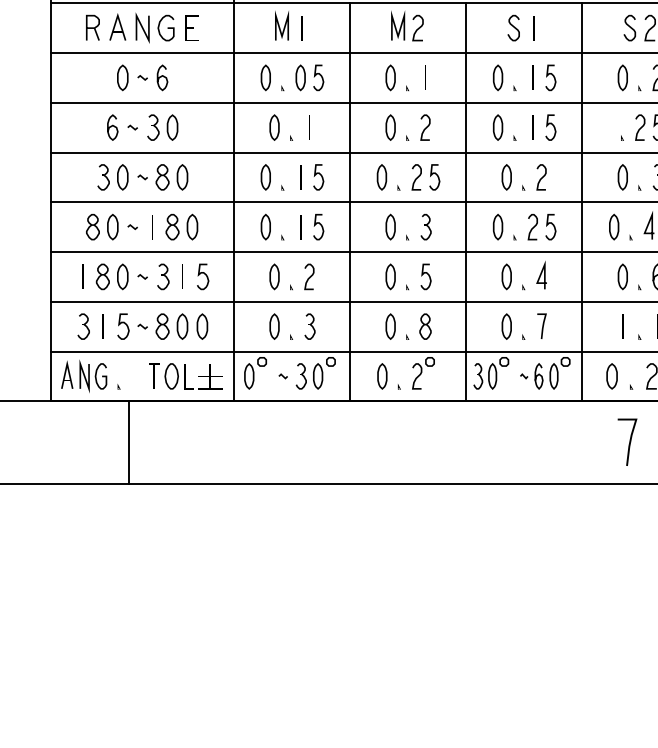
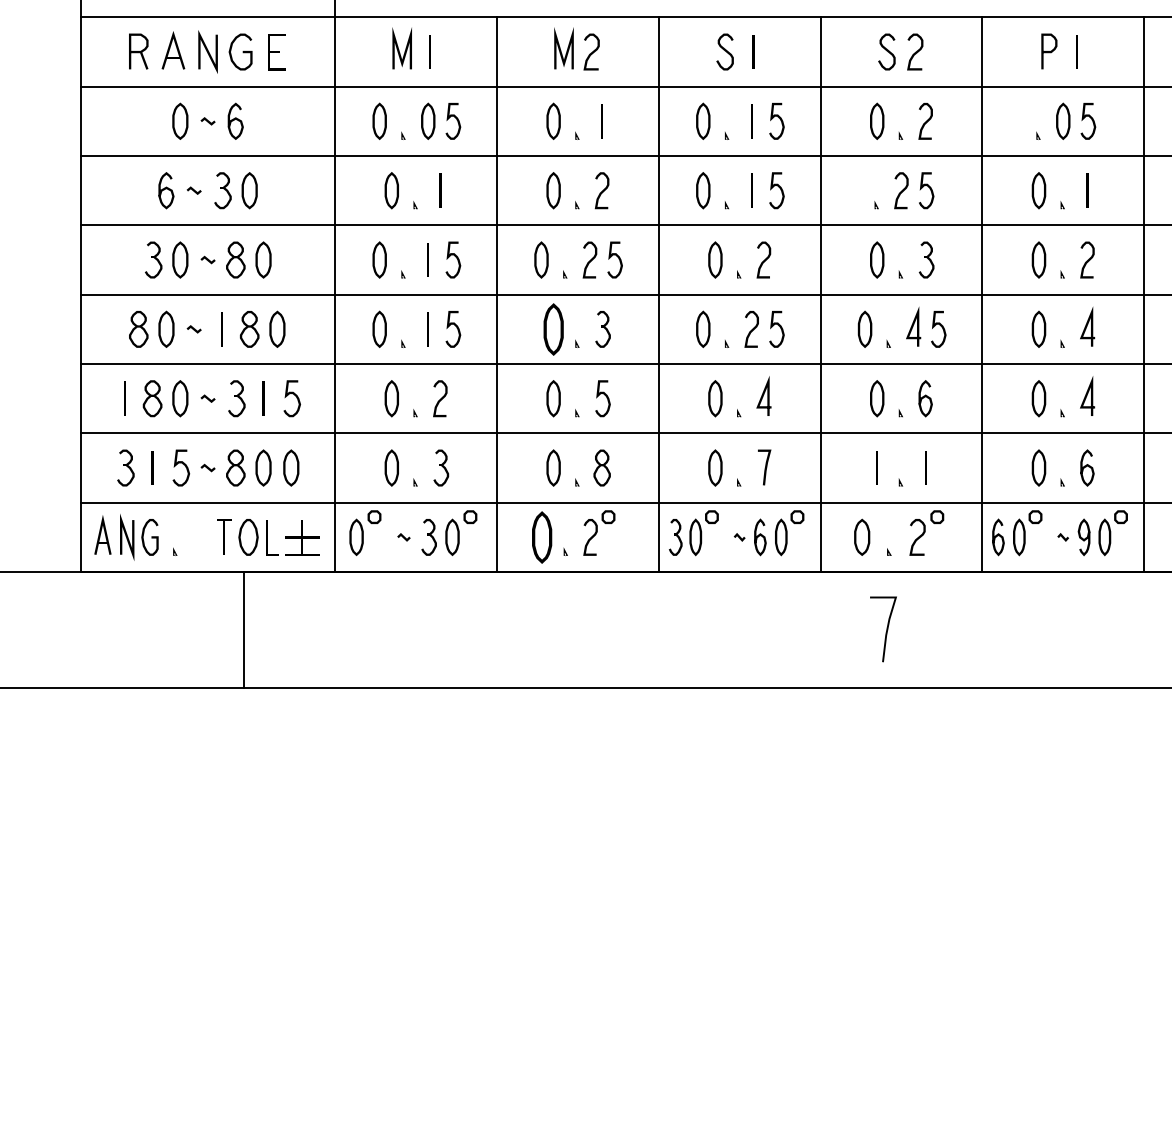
part: (390, 226) -> (553, 328), size x1.4
part: (381, 375) -> (541, 536), size x1.4
line: (129, 442) -> (243, 629), moved

